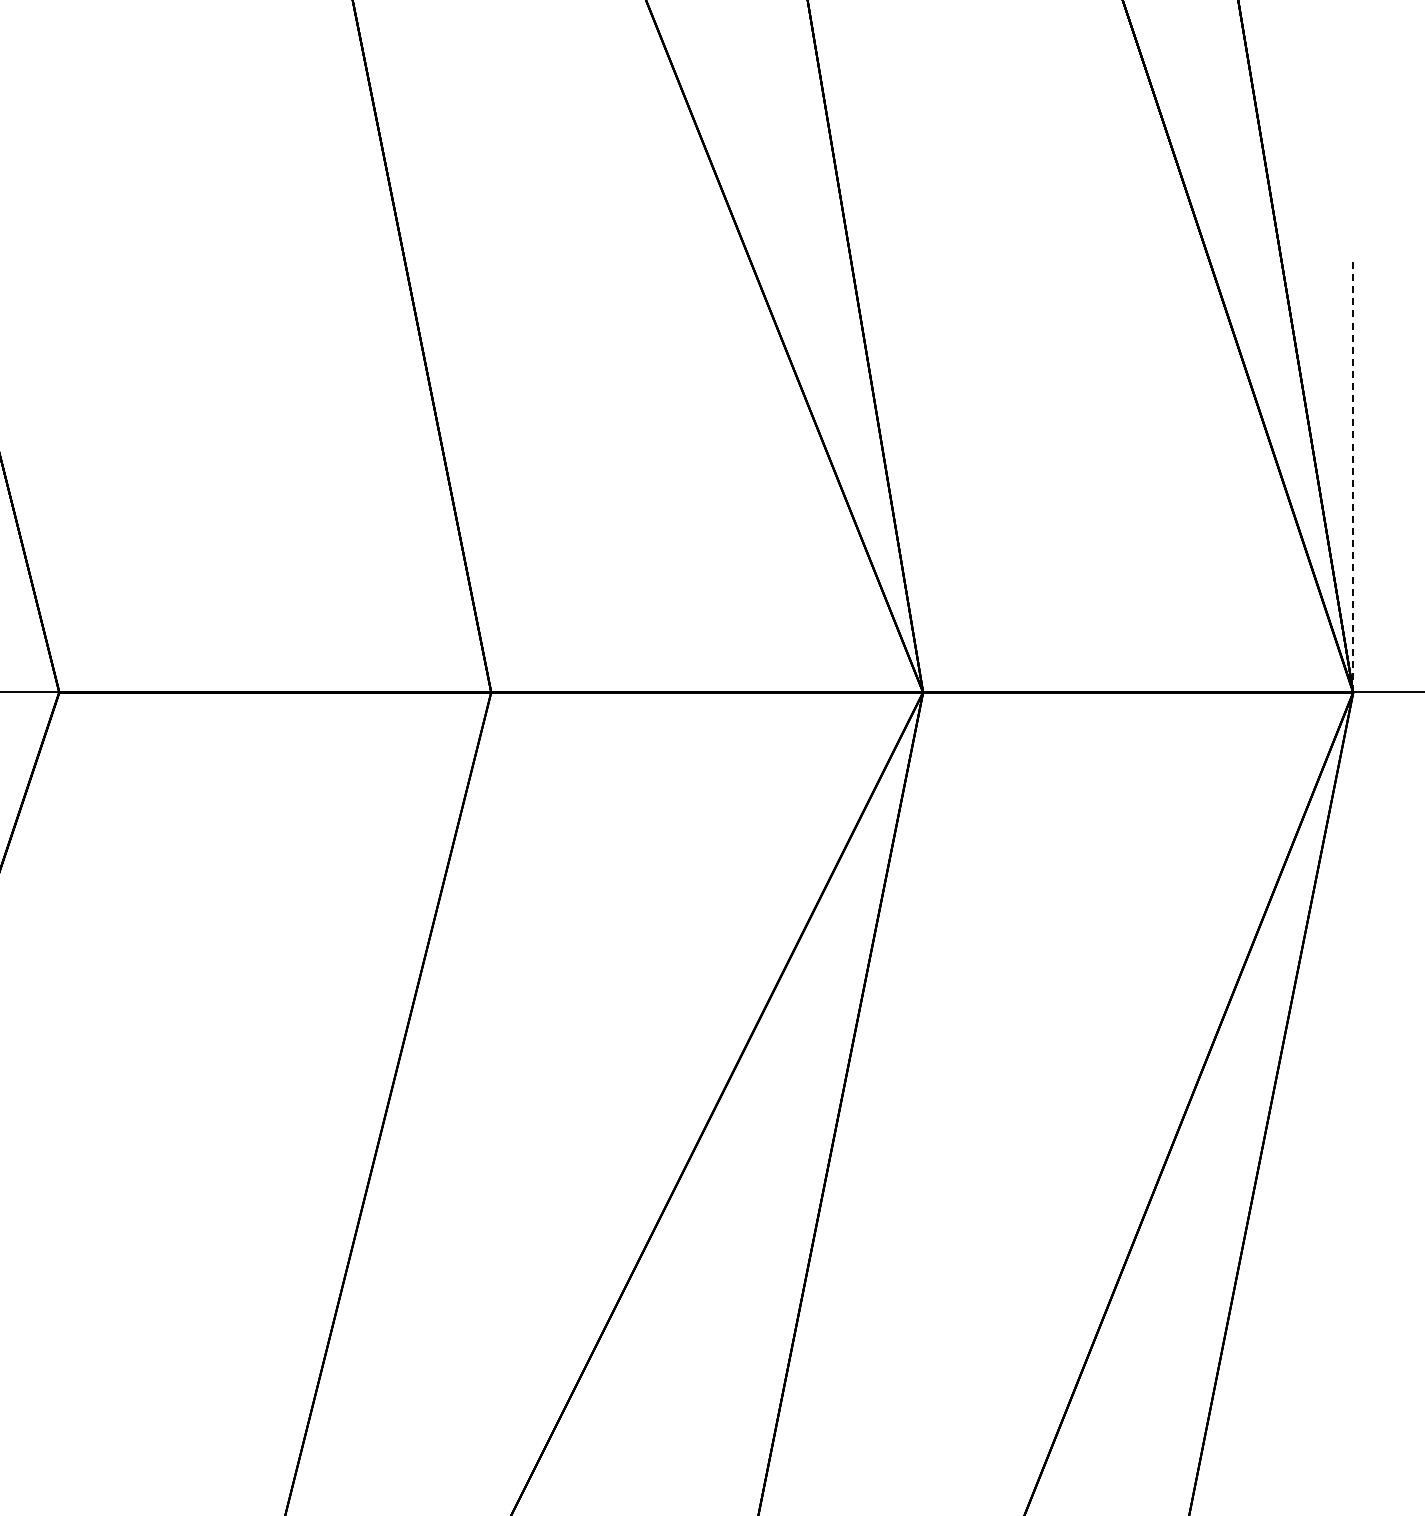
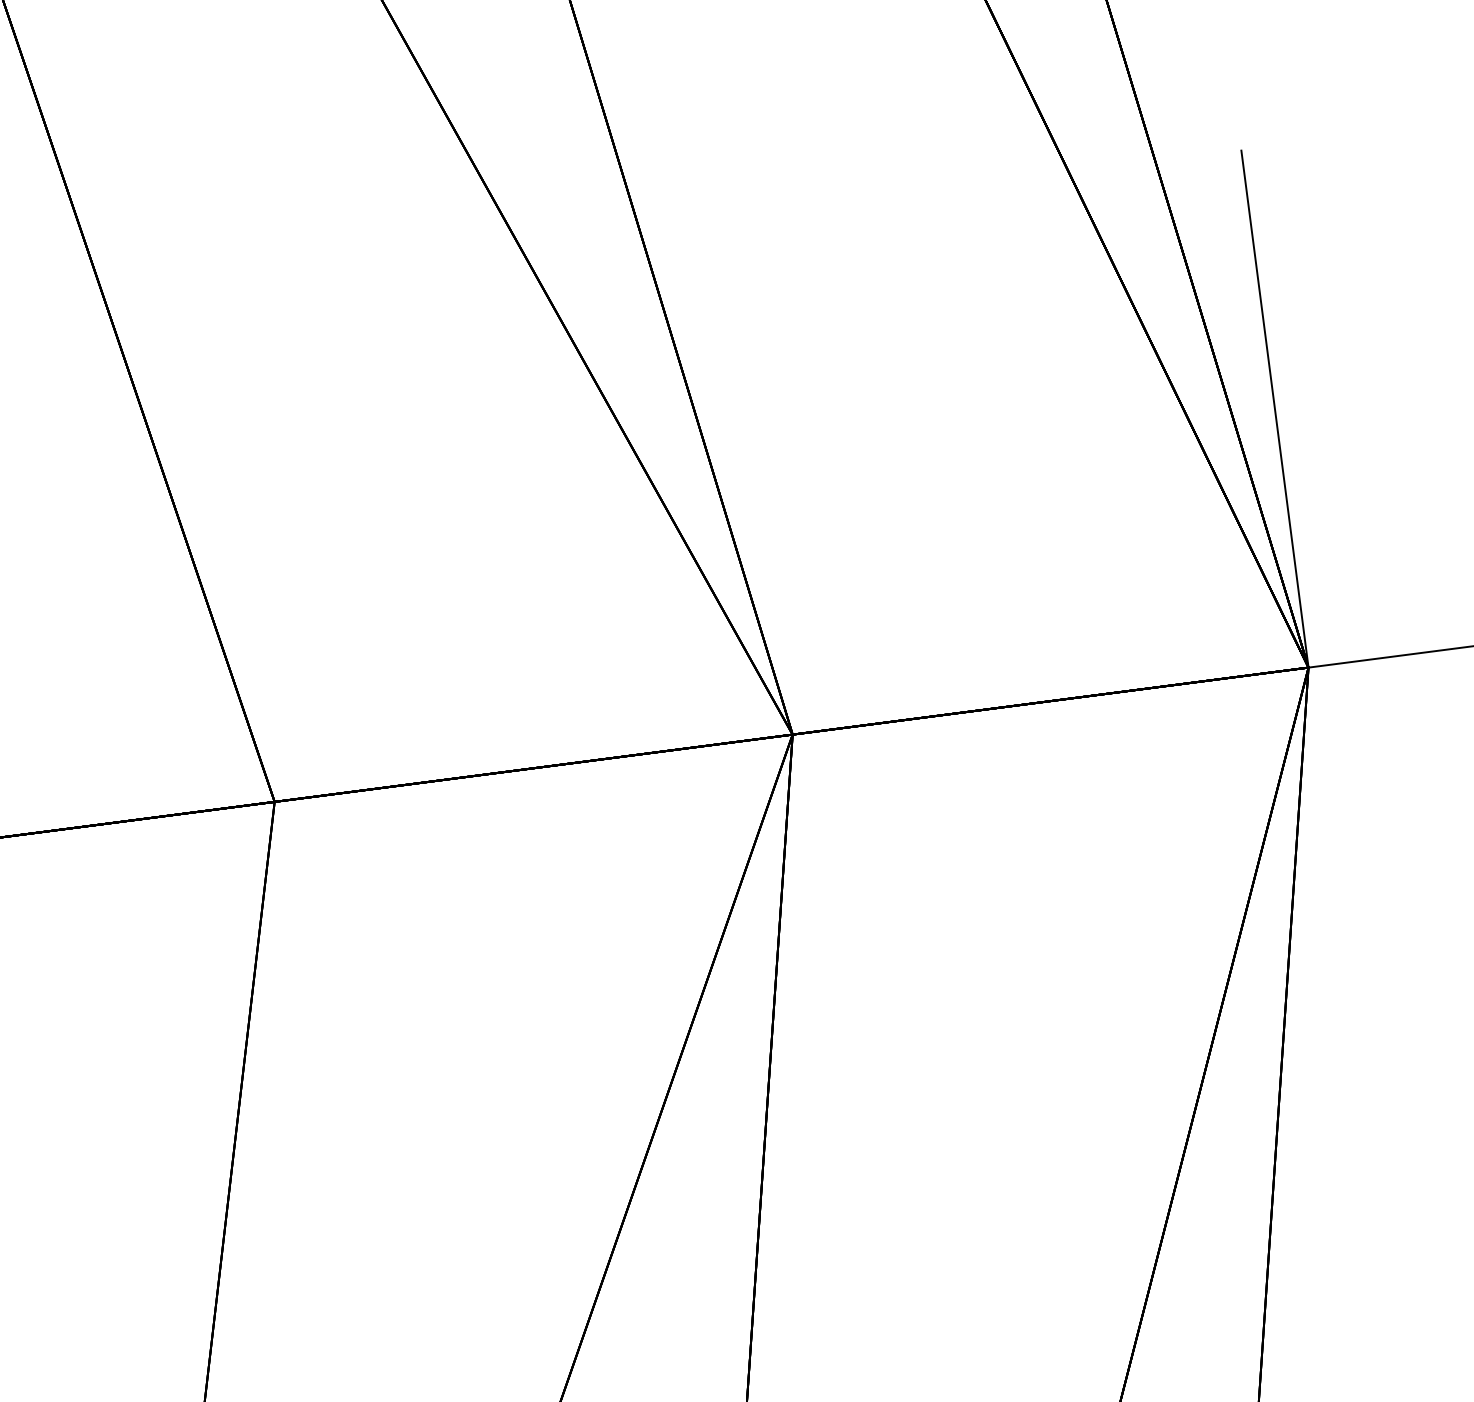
line: (1353, 476) -> (1275, 408), dashed -> solid

